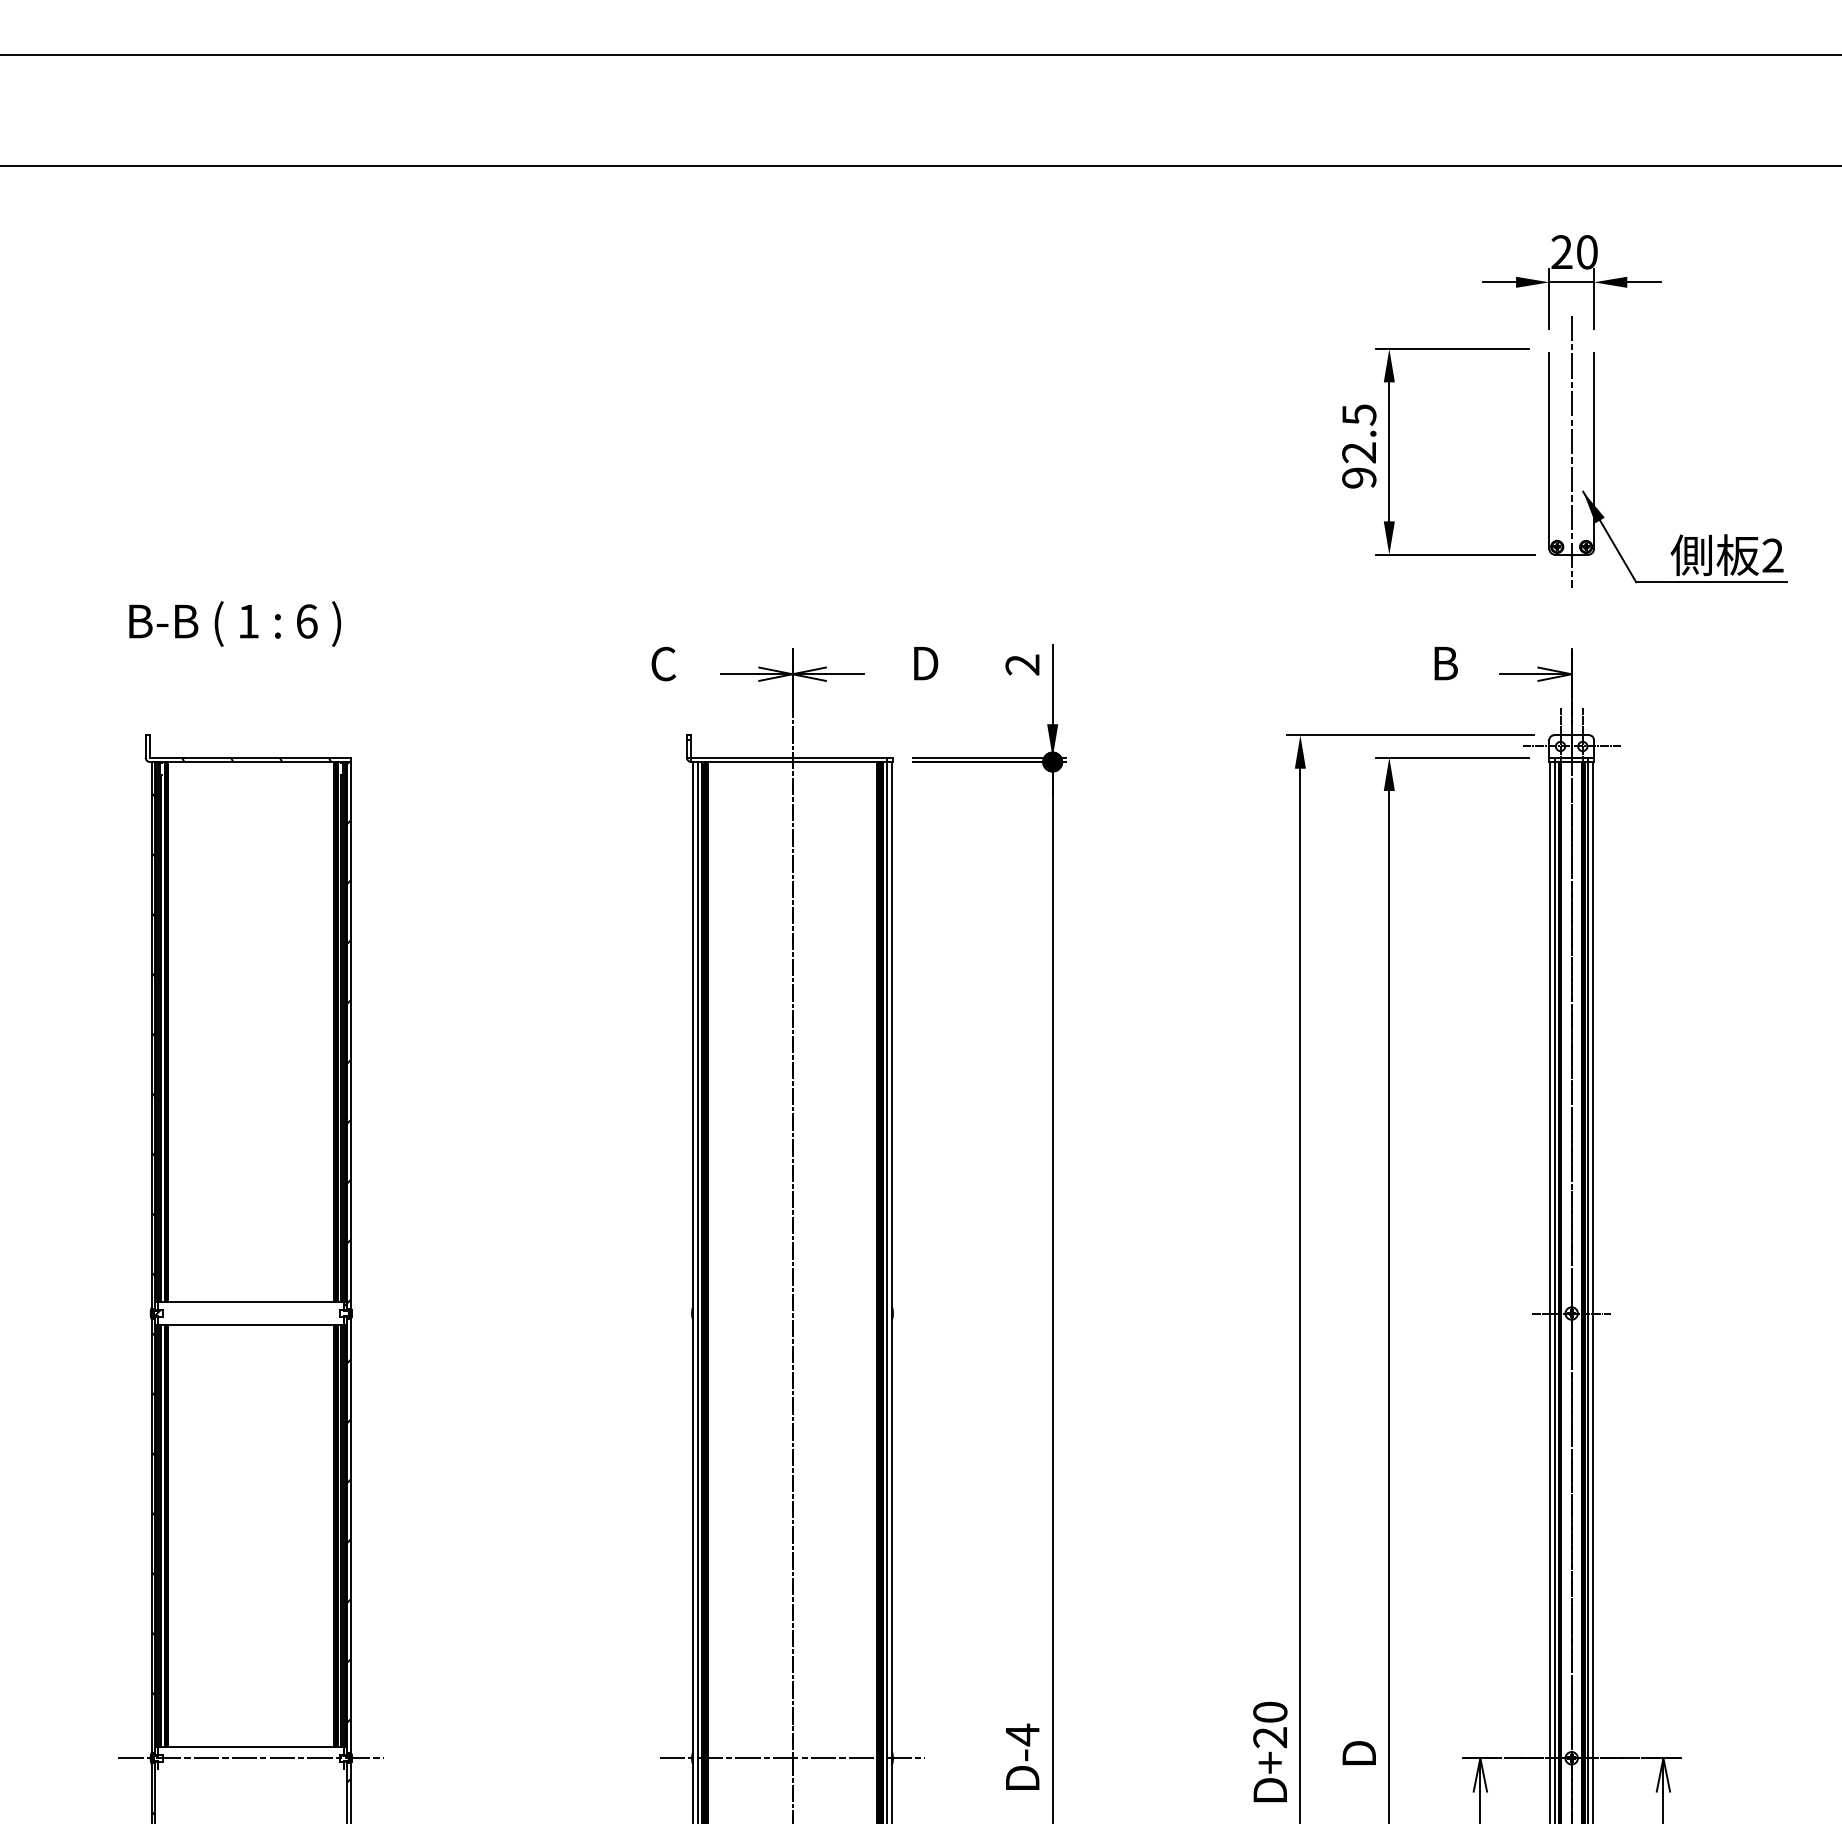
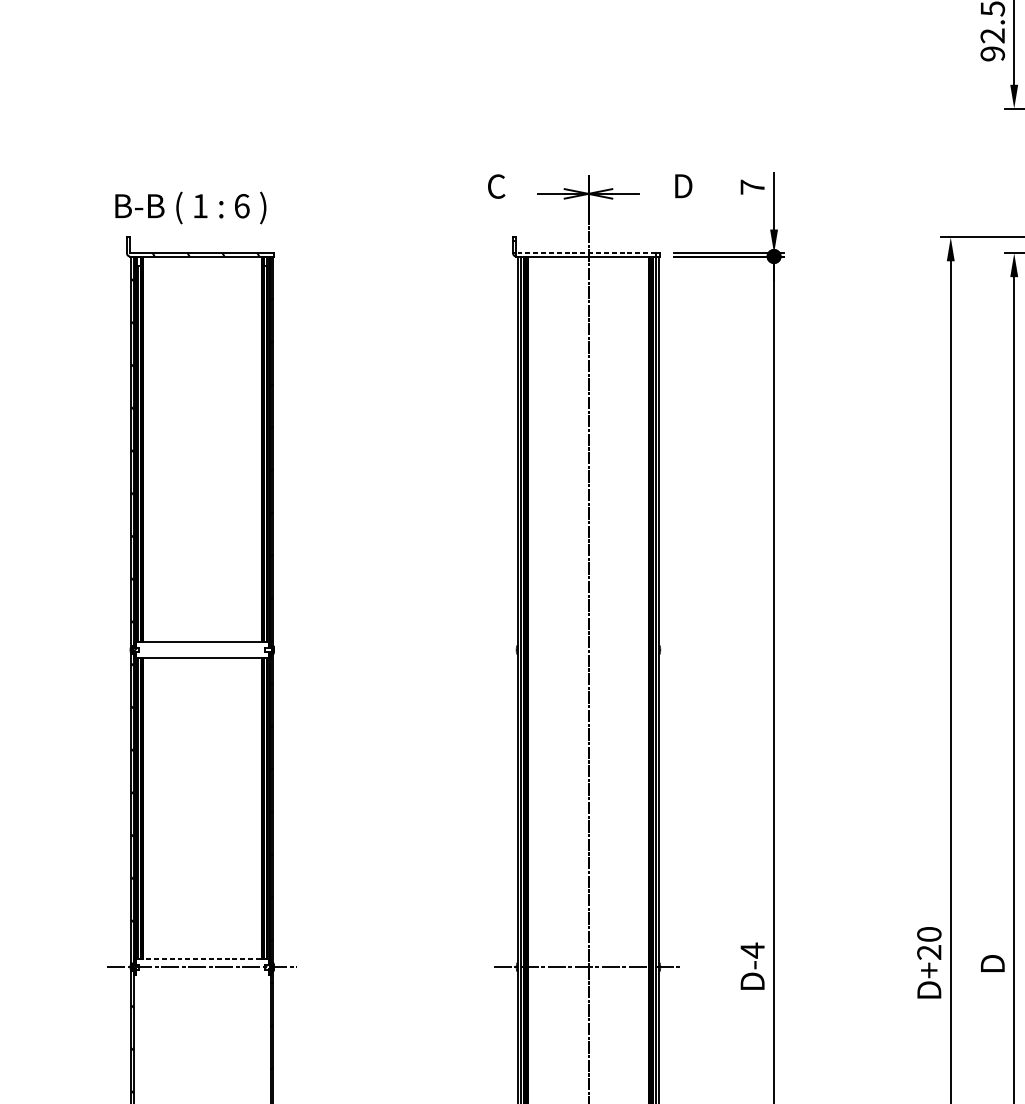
text: (234, 623) -> (190, 207), moved
text: (1022, 664) -> (752, 186), 2 -> 7
line: (789, 757) -> (586, 253), solid -> dashed
line: (250, 1747) -> (201, 959), solid -> dashed

